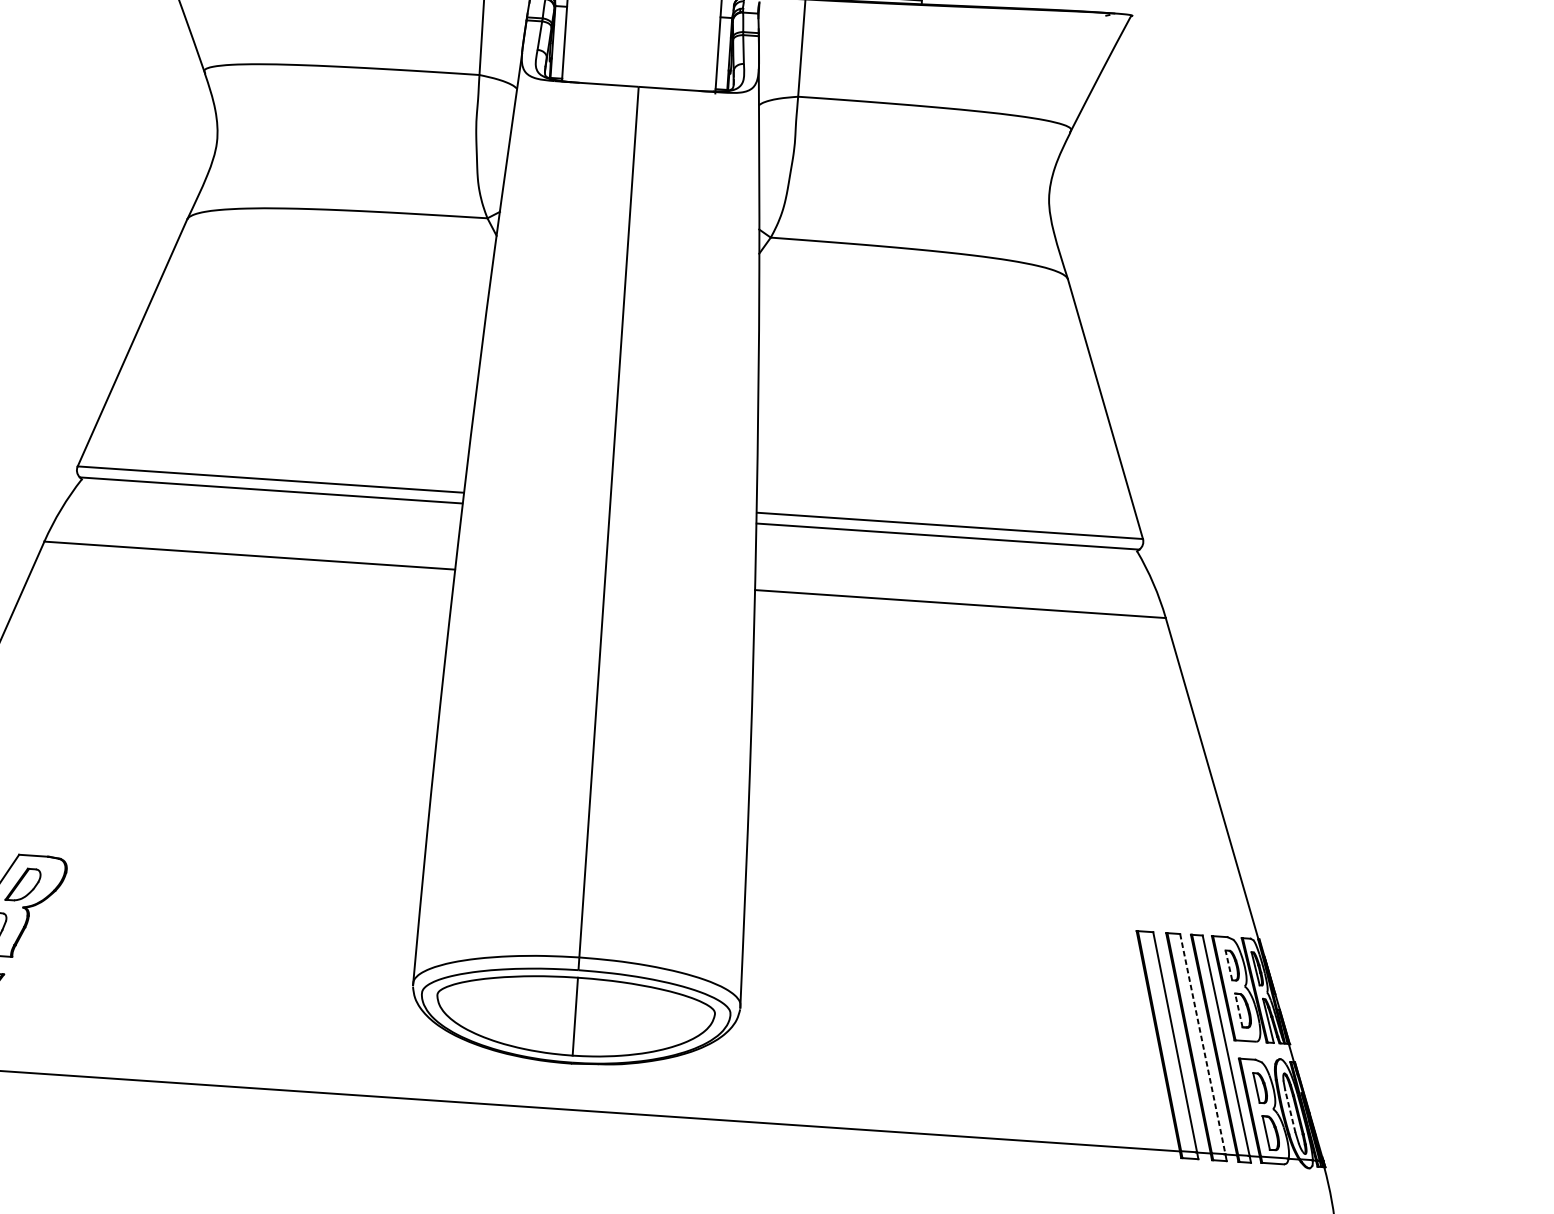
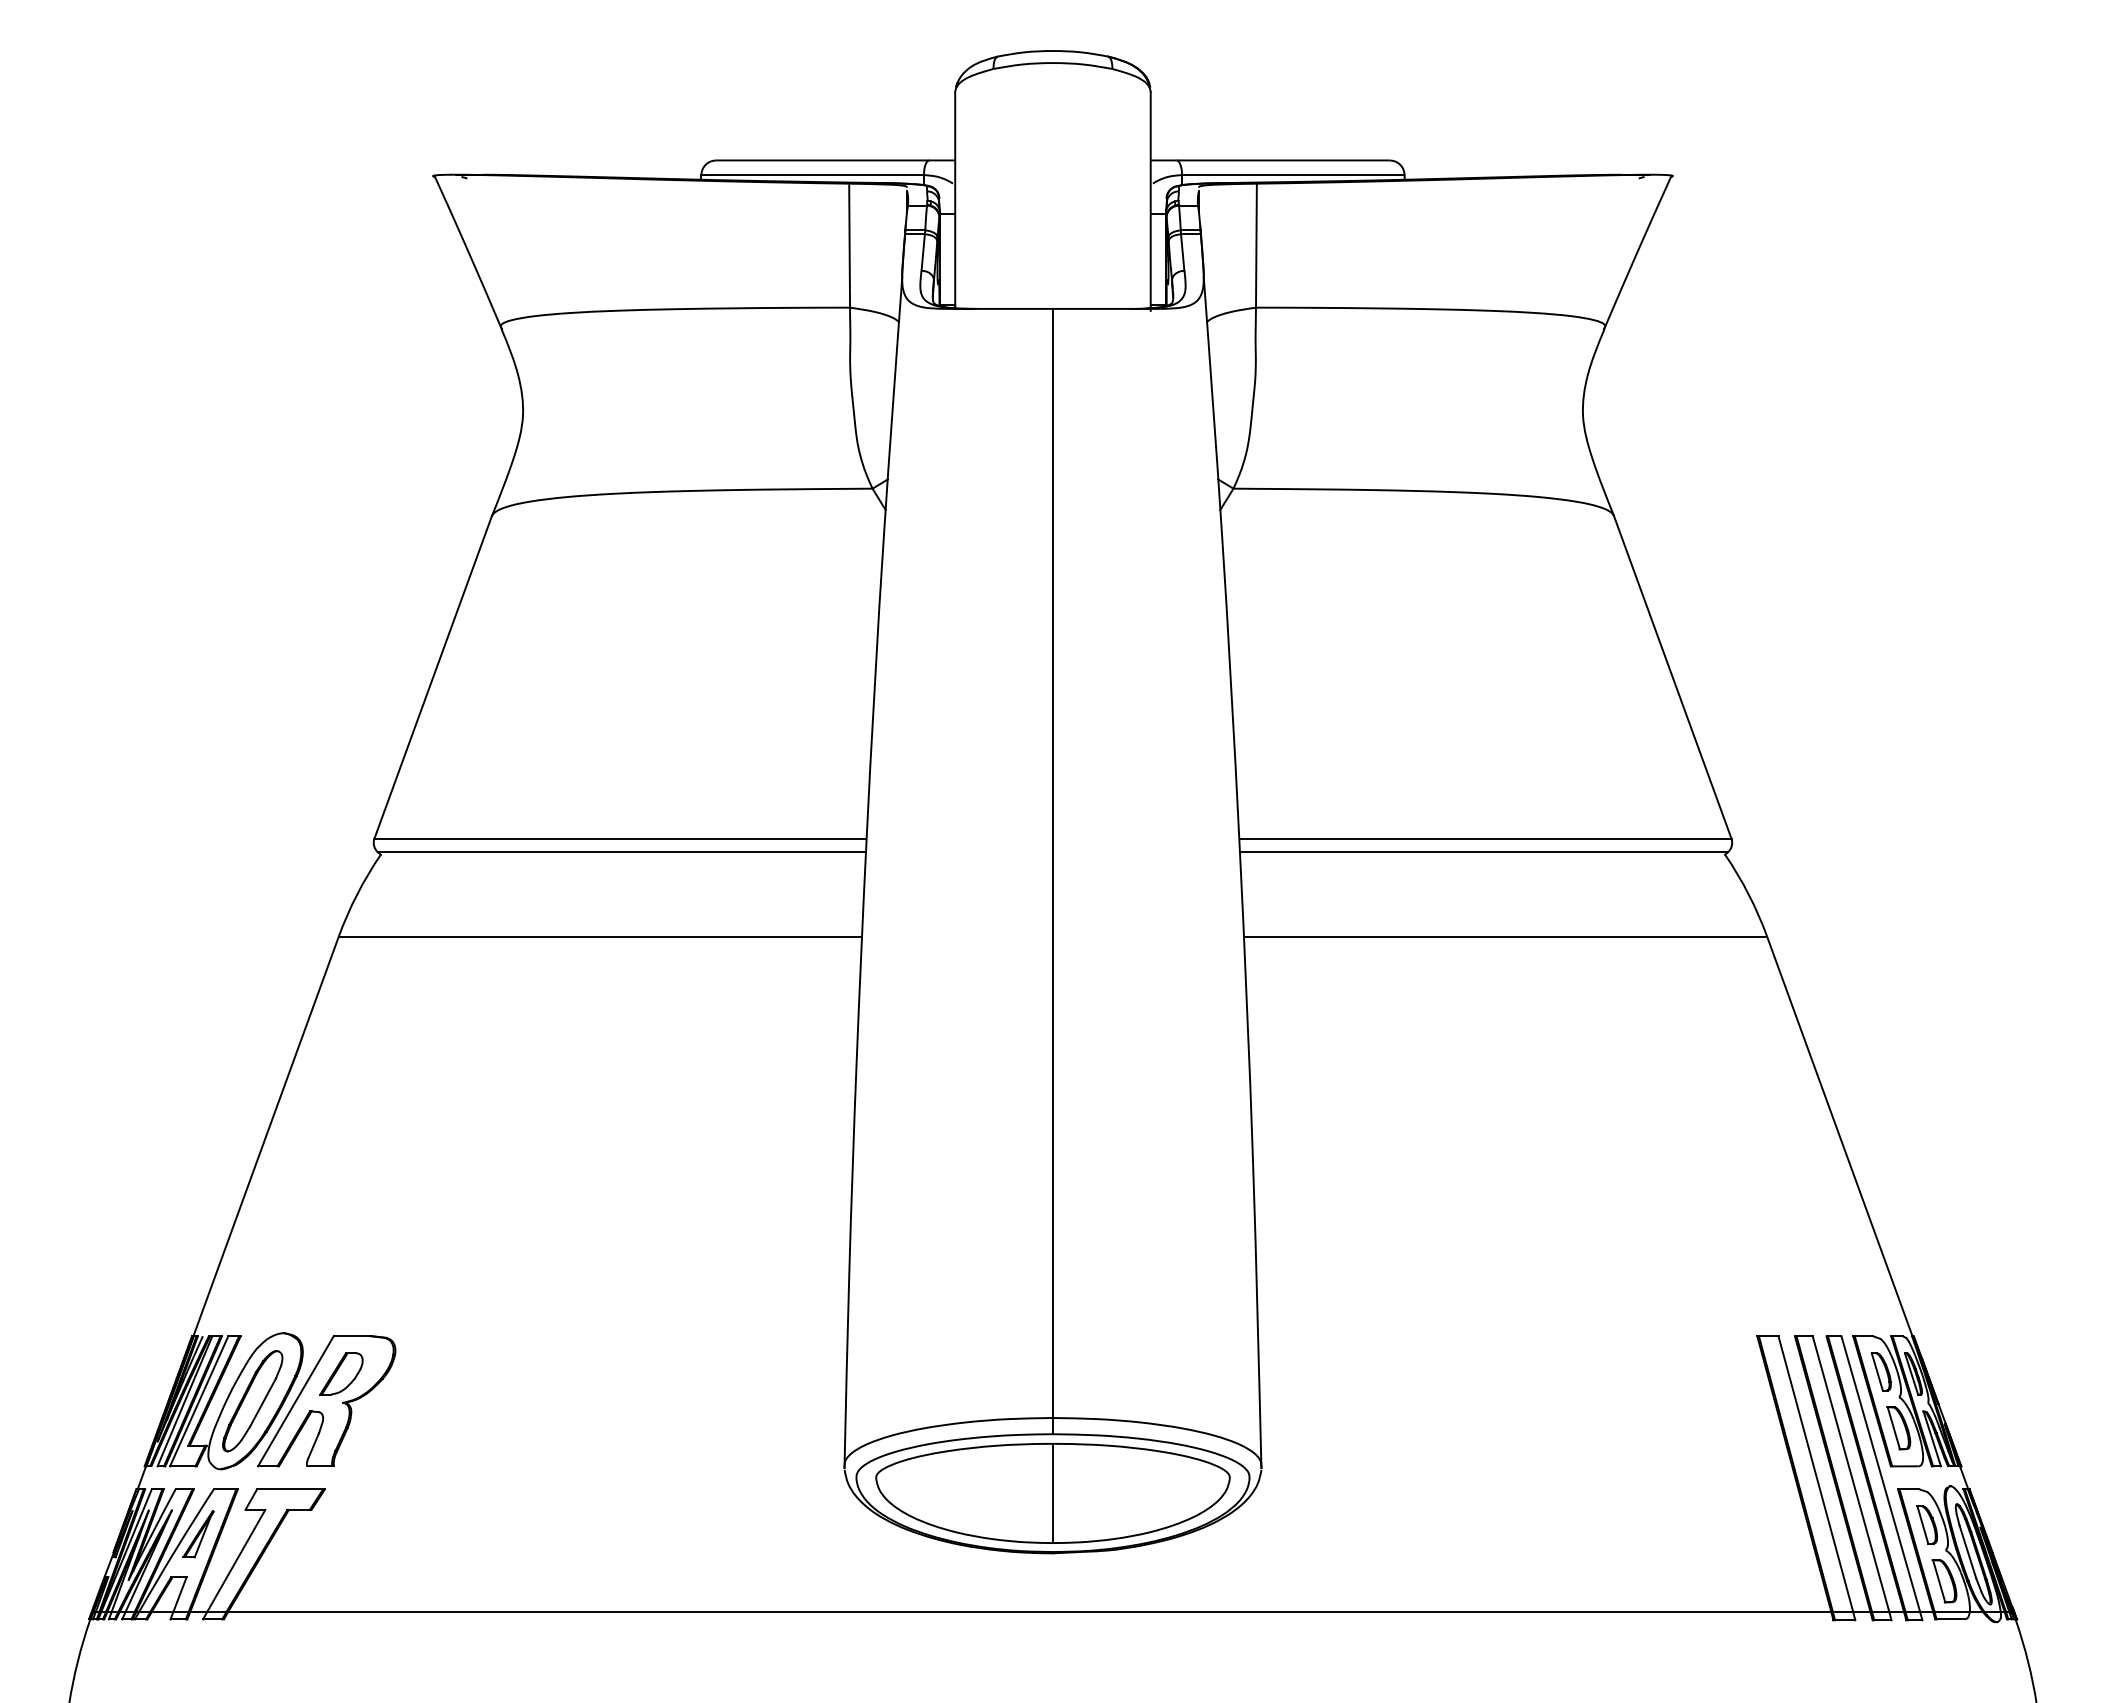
line: (1229, 965) -> (1877, 1371), dashed -> solid
line: (1238, 1009) -> (1893, 1427), dashed -> solid
line: (1203, 1043) -> (1851, 1473), dashed -> solid
line: (1290, 1111) -> (1967, 1551), dashed -> solid

